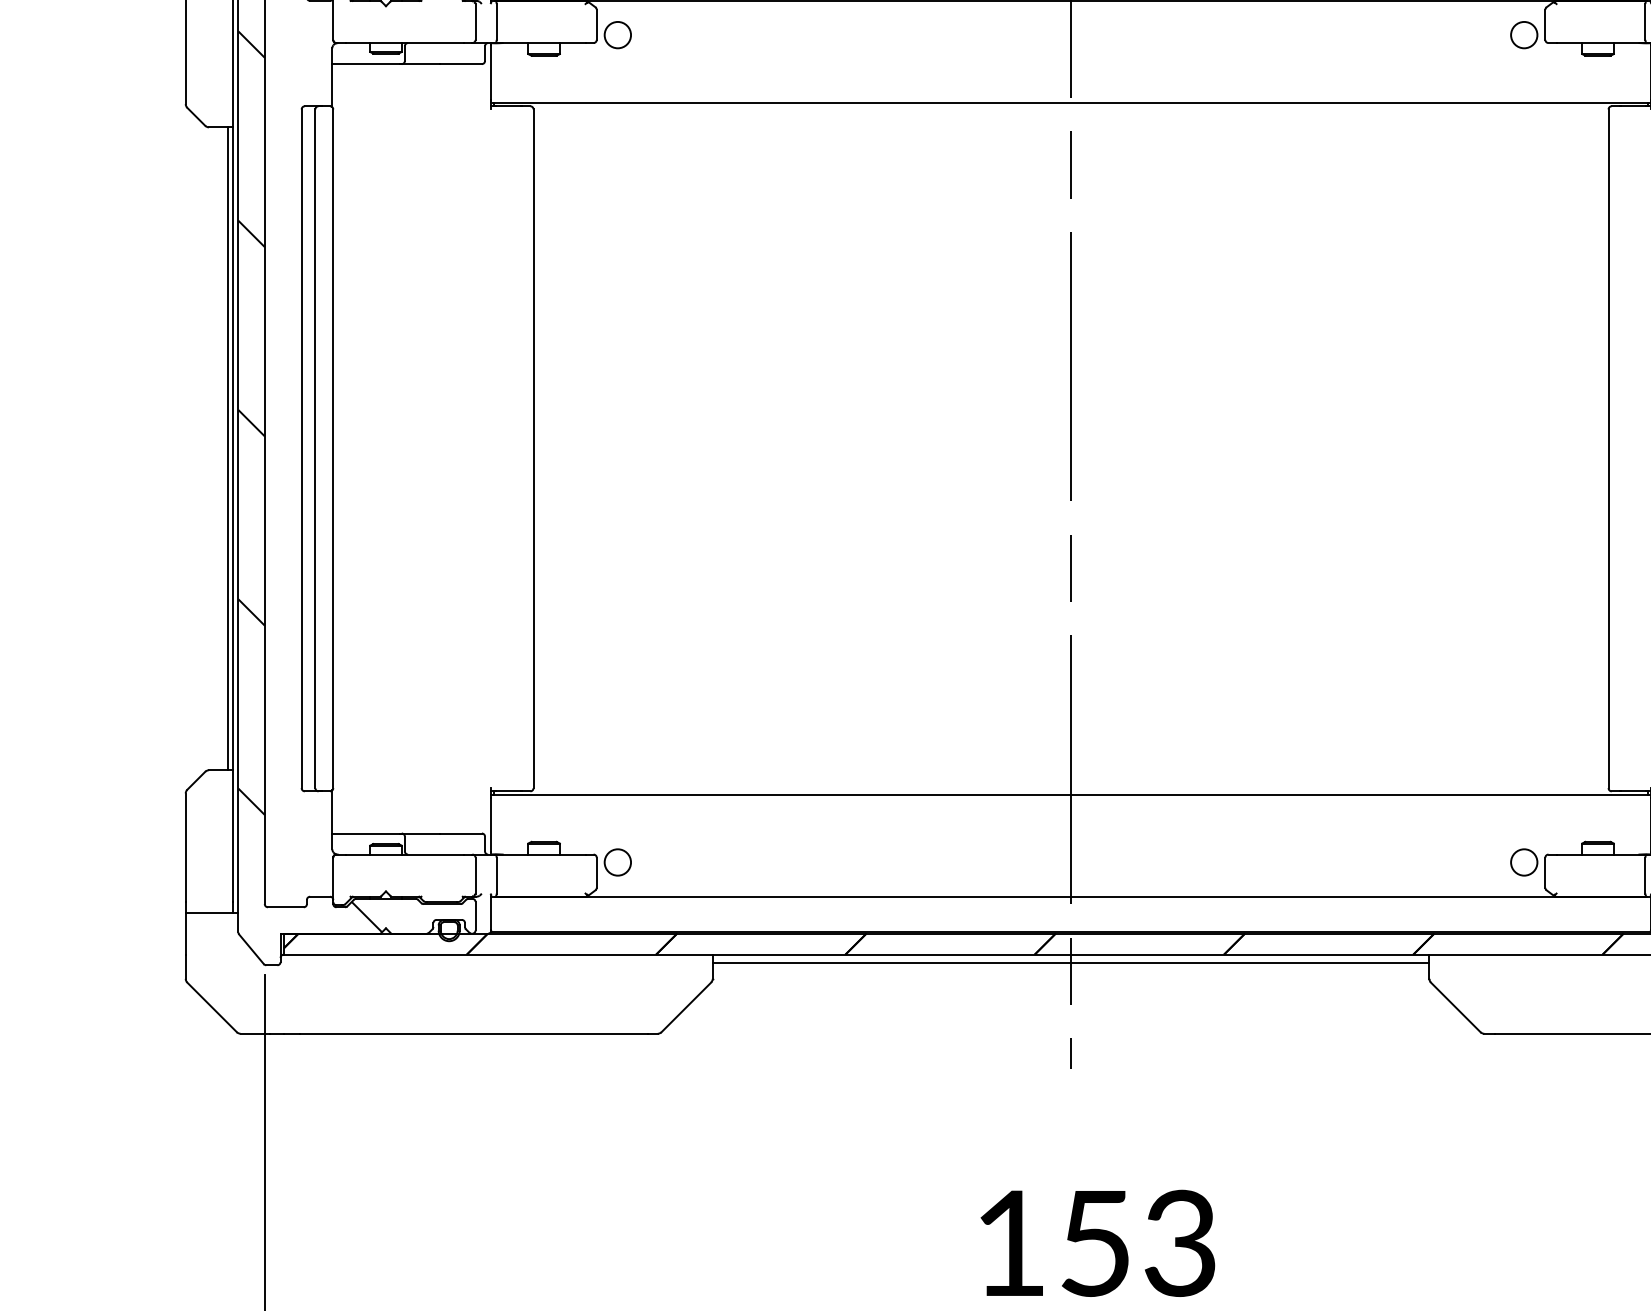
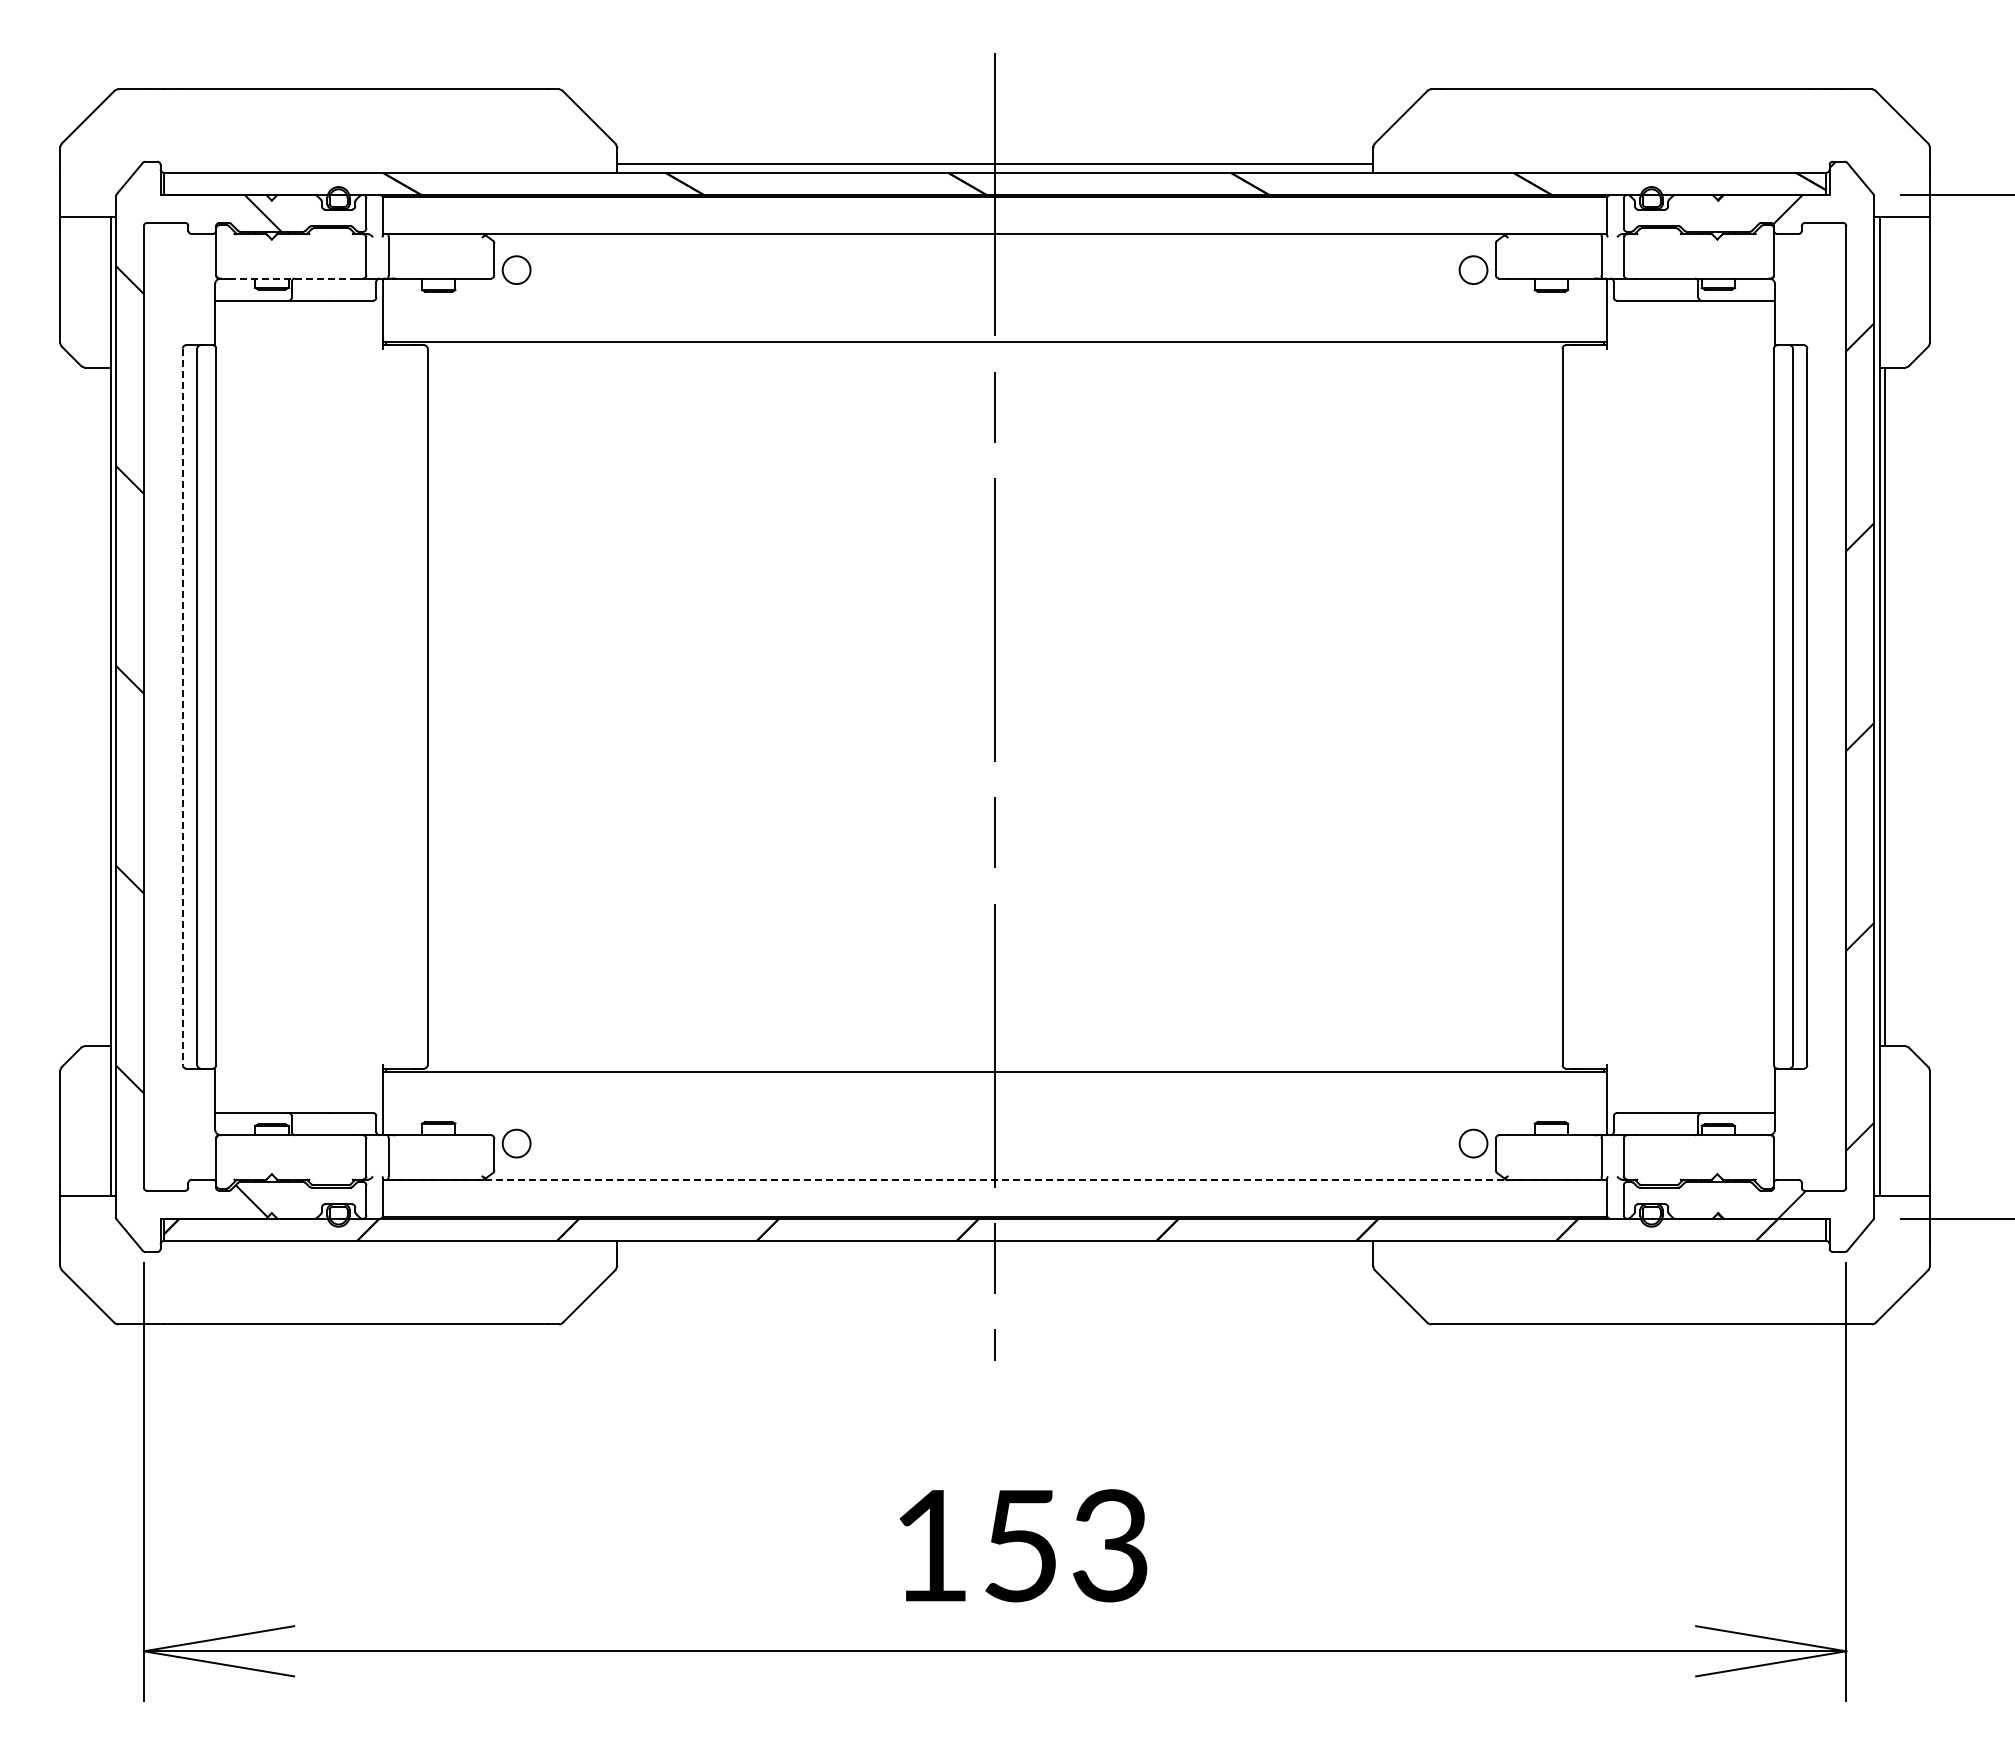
line: (405, 43) -> (292, 278), solid -> dashed
line: (227, 448) -> (104, 706), removed
line: (301, 449) -> (182, 707), solid -> dashed
line: (1071, 896) -> (995, 1179), solid -> dashed
line: (1070, 962) -> (994, 1249), removed

